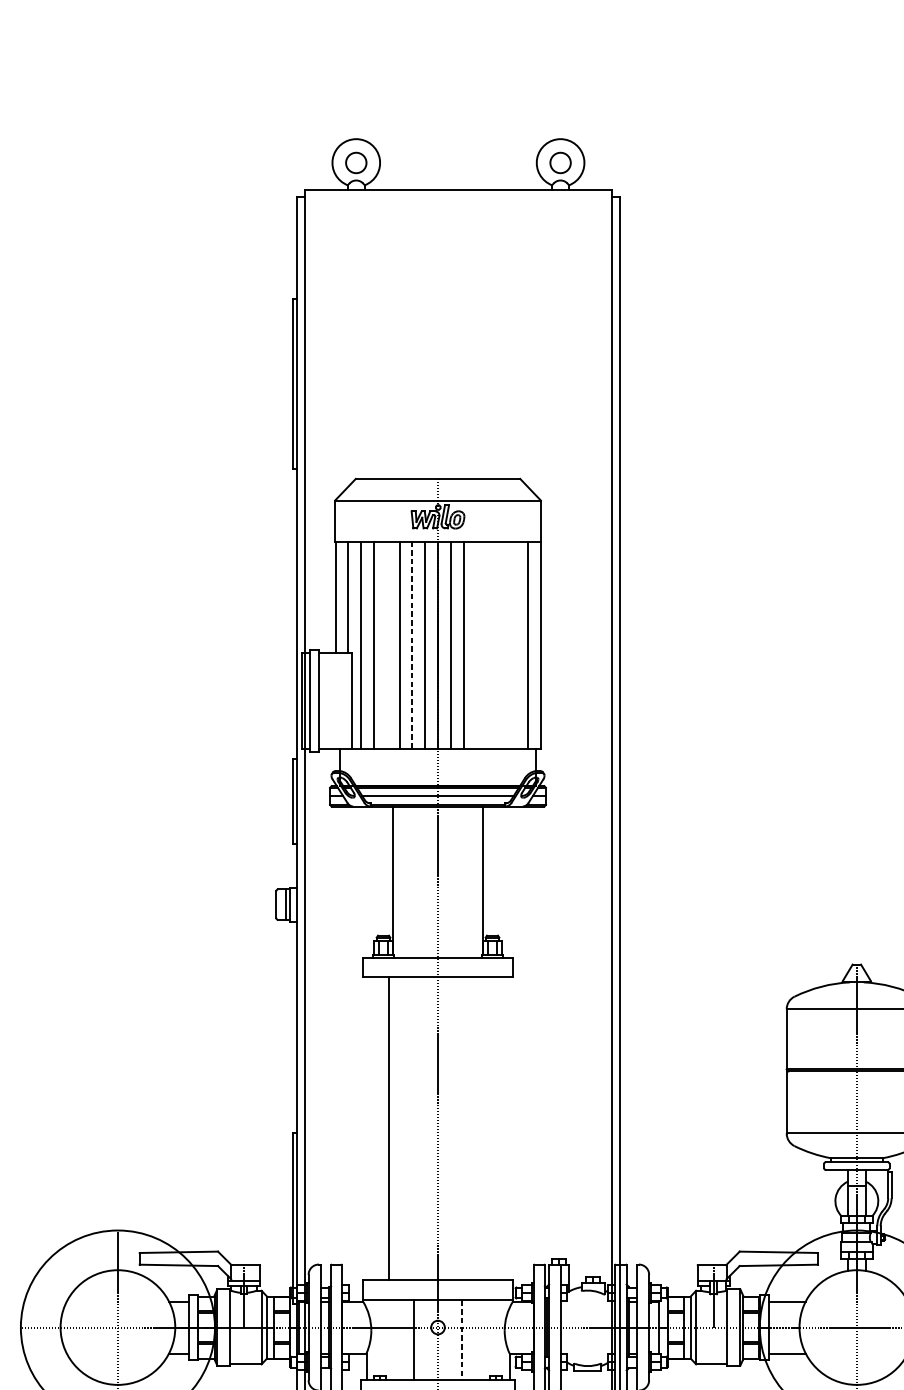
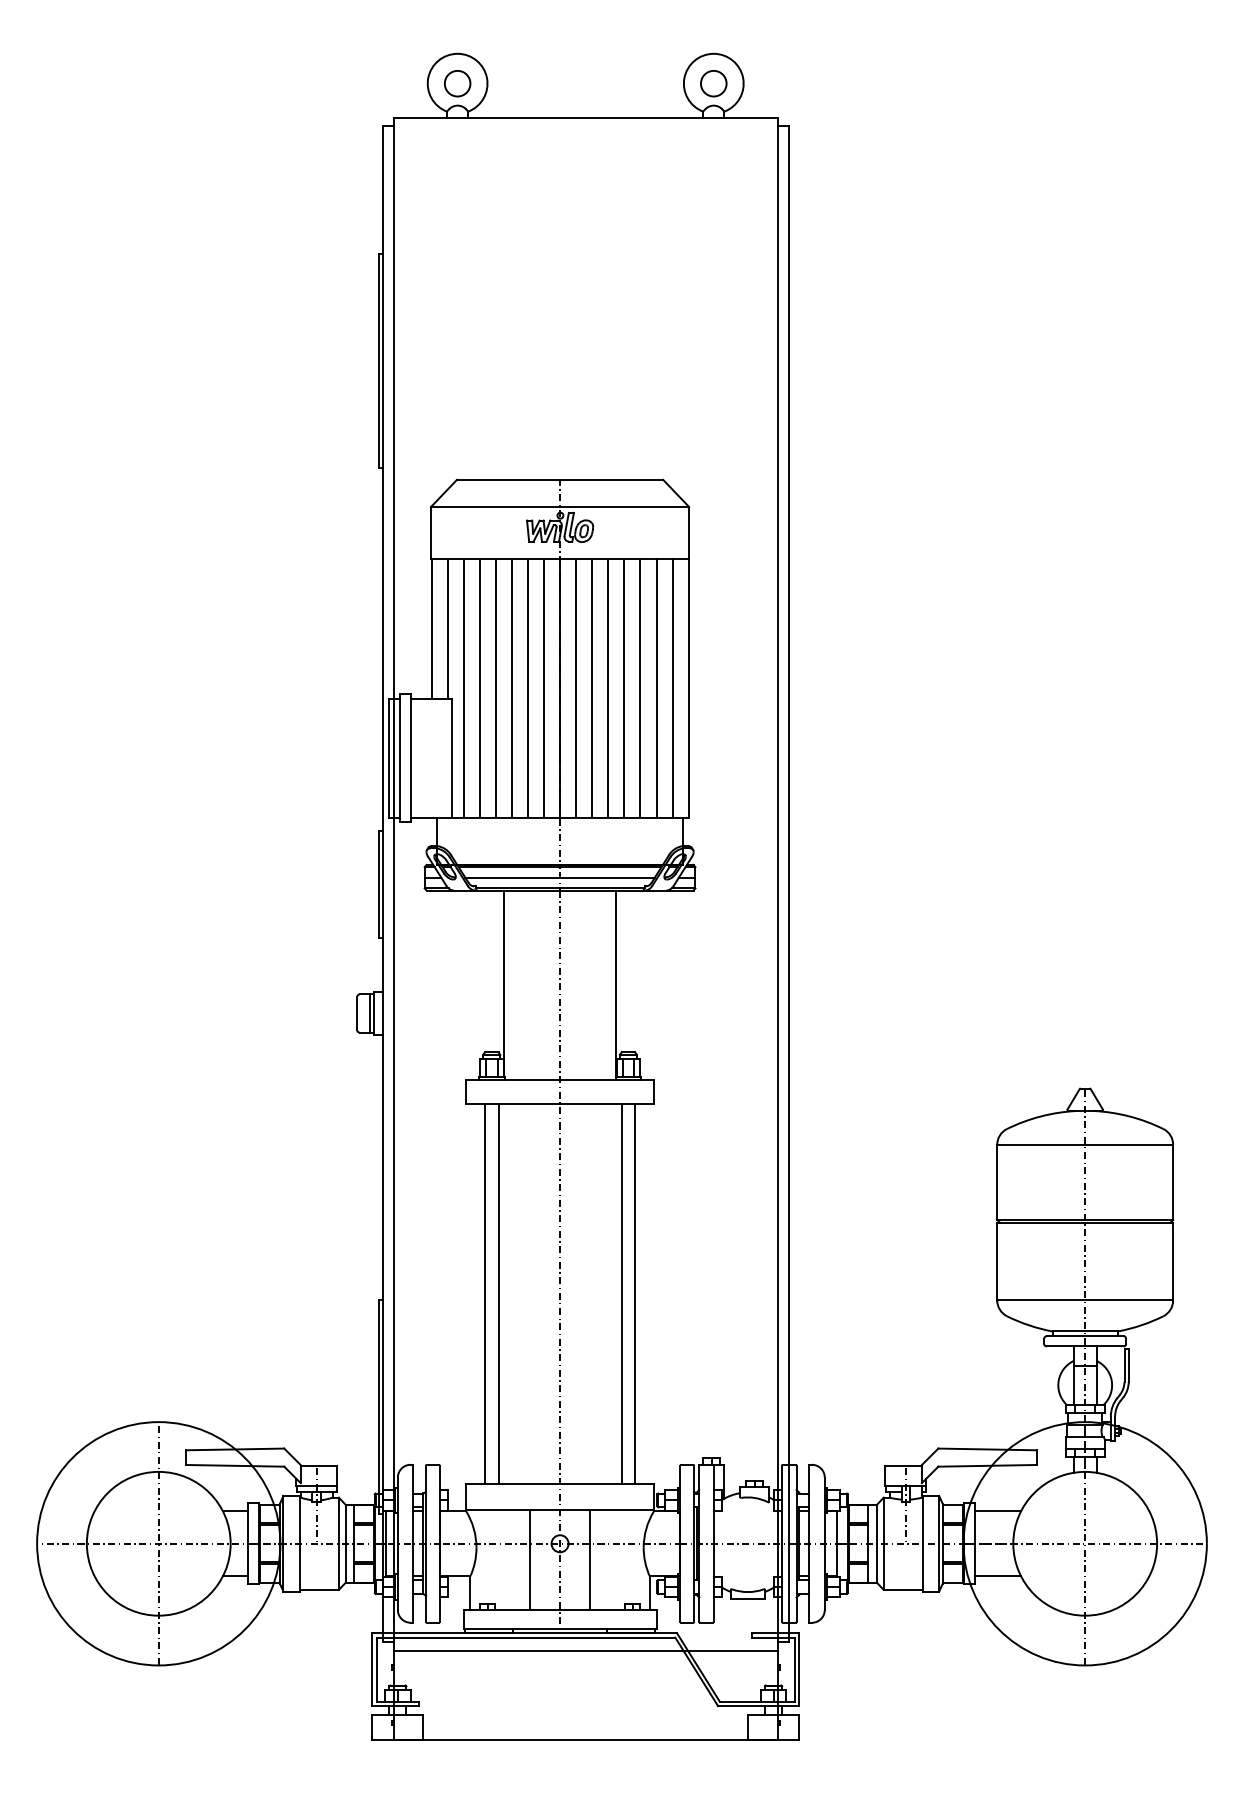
line: (386, 645) -> (495, 688), added
line: (412, 645) -> (527, 688), dashed -> solid
line: (476, 645) -> (608, 688), added
line: (489, 645) -> (624, 688), added
line: (502, 645) -> (640, 688), added
line: (514, 645) -> (656, 688), added
line: (377, 1128) -> (484, 1294), added
line: (486, 1128) -> (621, 1294), added
line: (498, 1128) -> (635, 1294), added
line: (461, 1340) -> (589, 1559), dashed -> solid

